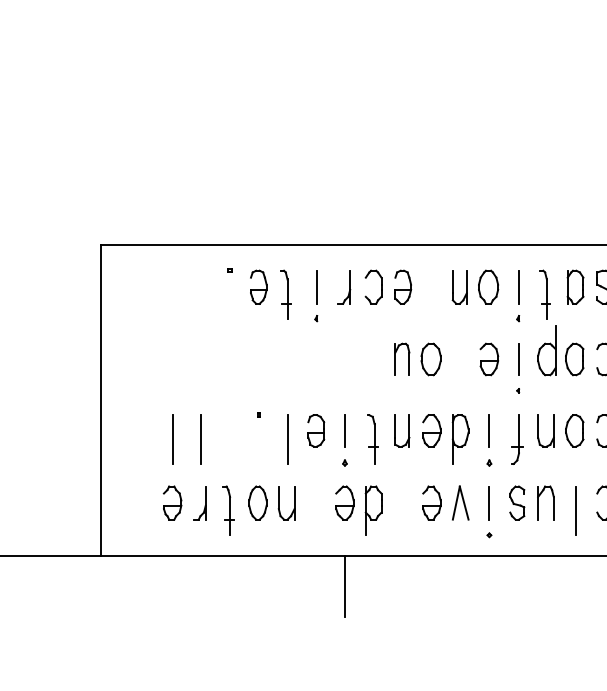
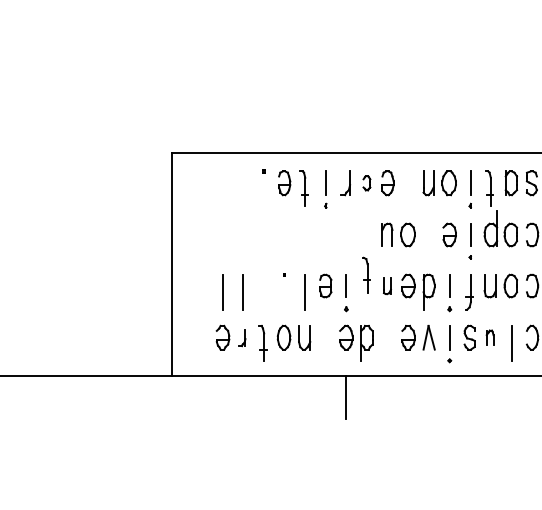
part: (373, 287) -> (366, 183), size x0.6
part: (402, 431) -> (387, 286), size x0.7
part: (373, 438) -> (366, 274), moved
part: (199, 502) -> (242, 337), size x0.7
part: (544, 502) -> (489, 337), size x0.6

